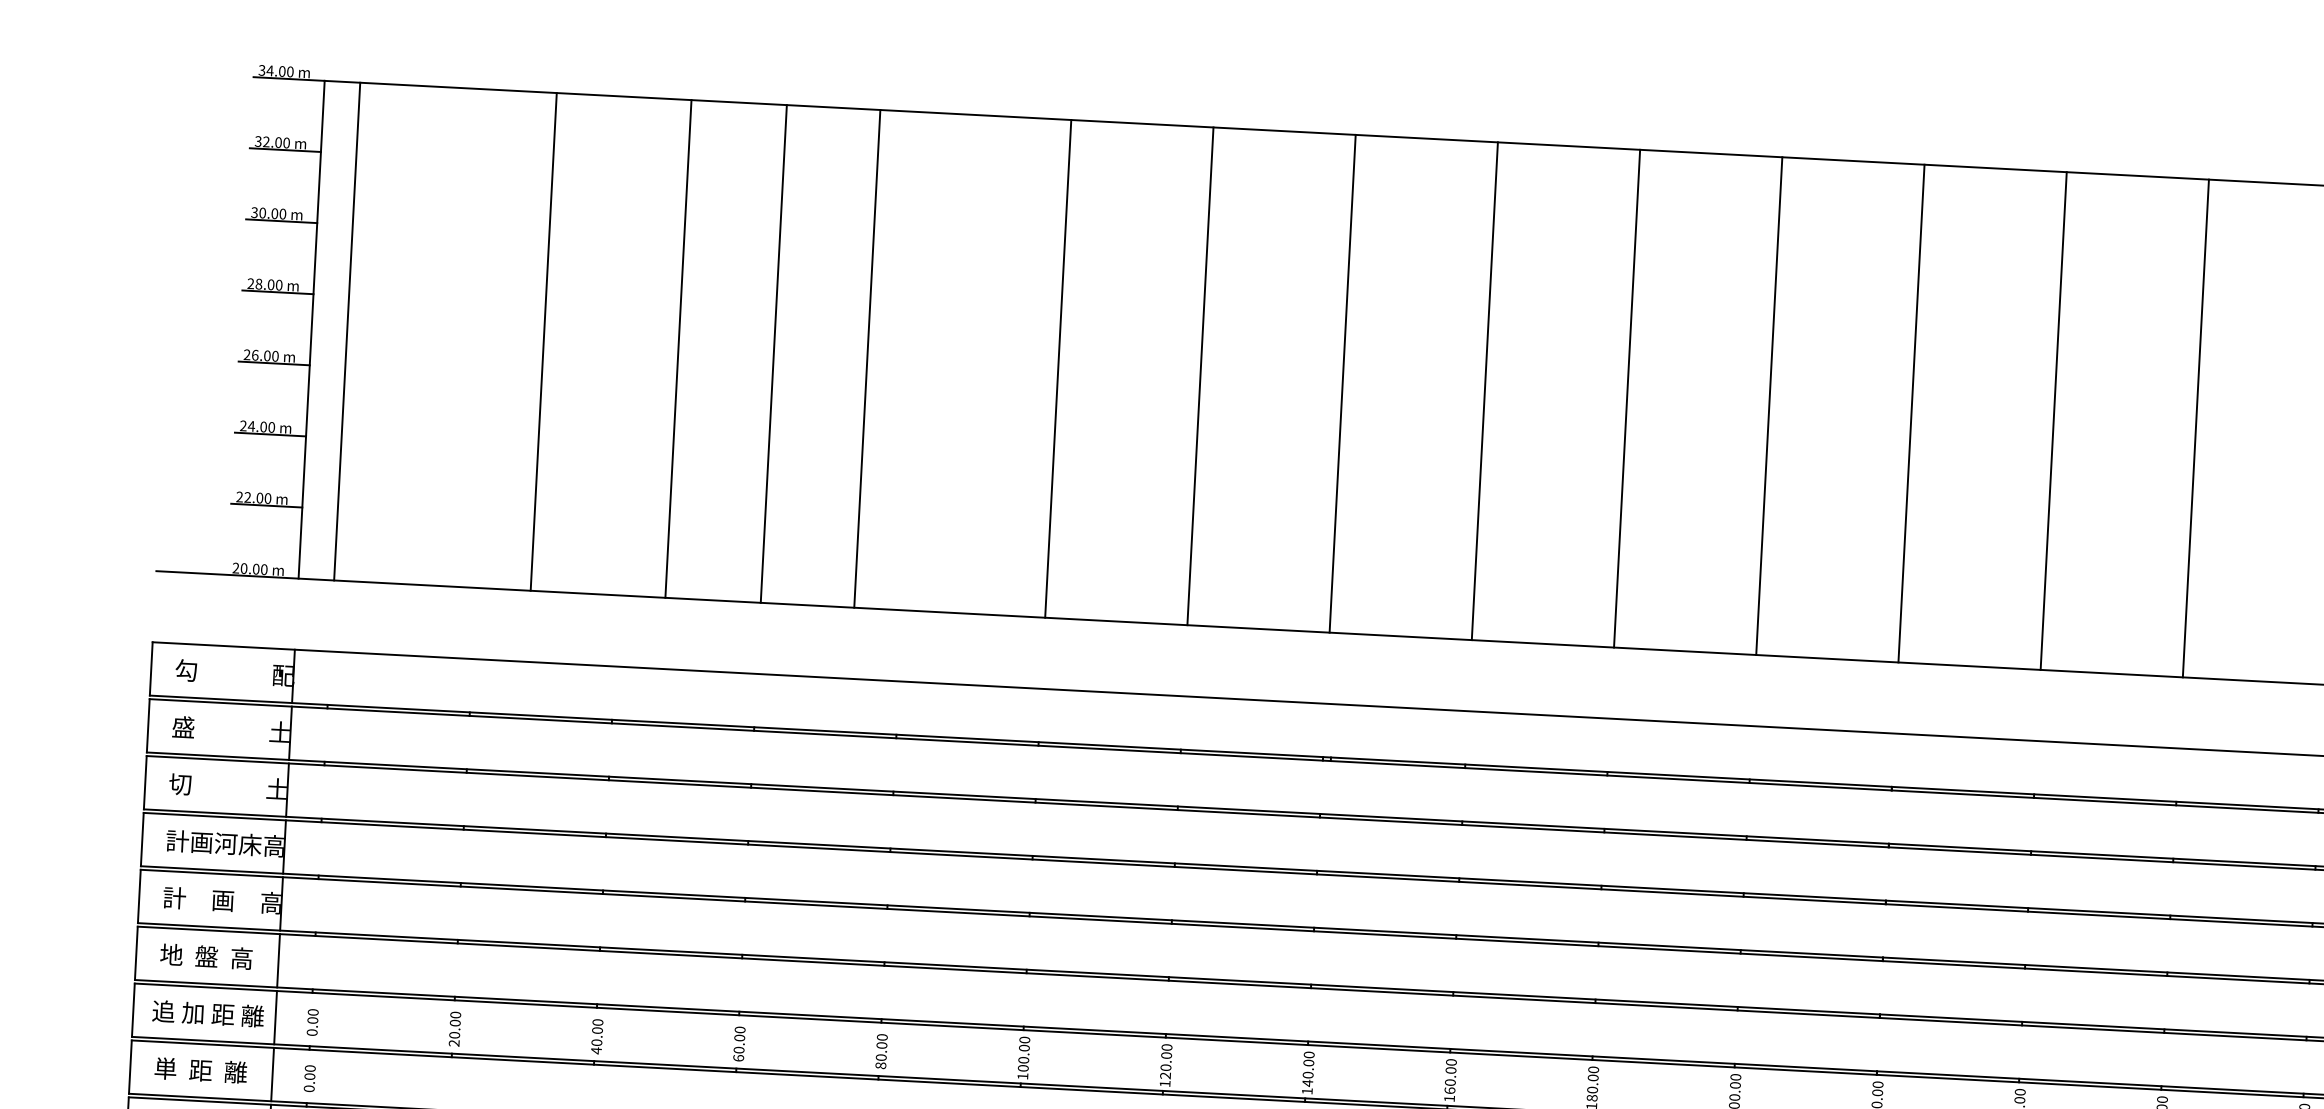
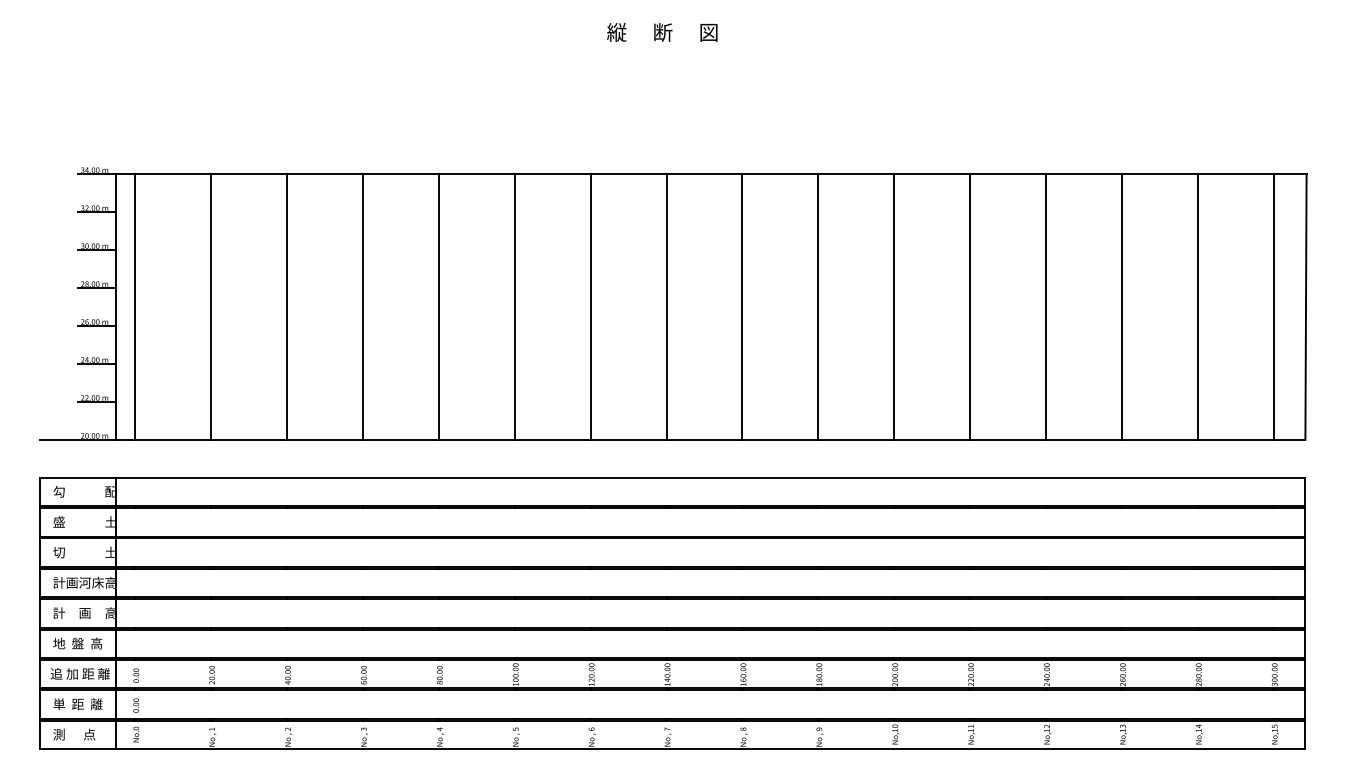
line: (544, 341) -> (211, 306), moved
line: (679, 348) -> (287, 306), moved
line: (866, 358) -> (438, 306), moved

